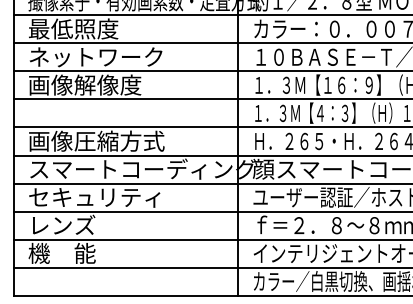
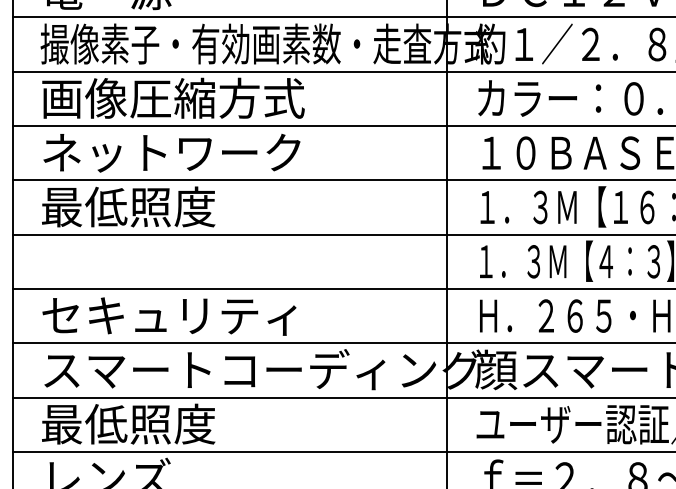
text: (96, 28) -> (172, 97), 最低照度 -> 画像圧縮方式
text: (85, 84) -> (151, 205), 画像解像度 -> 最低照度
text: (96, 140) -> (172, 314), 画像圧縮方式 -> セキュリティ
text: (94, 196) -> (168, 422), セキュリティ -> 最低照度

